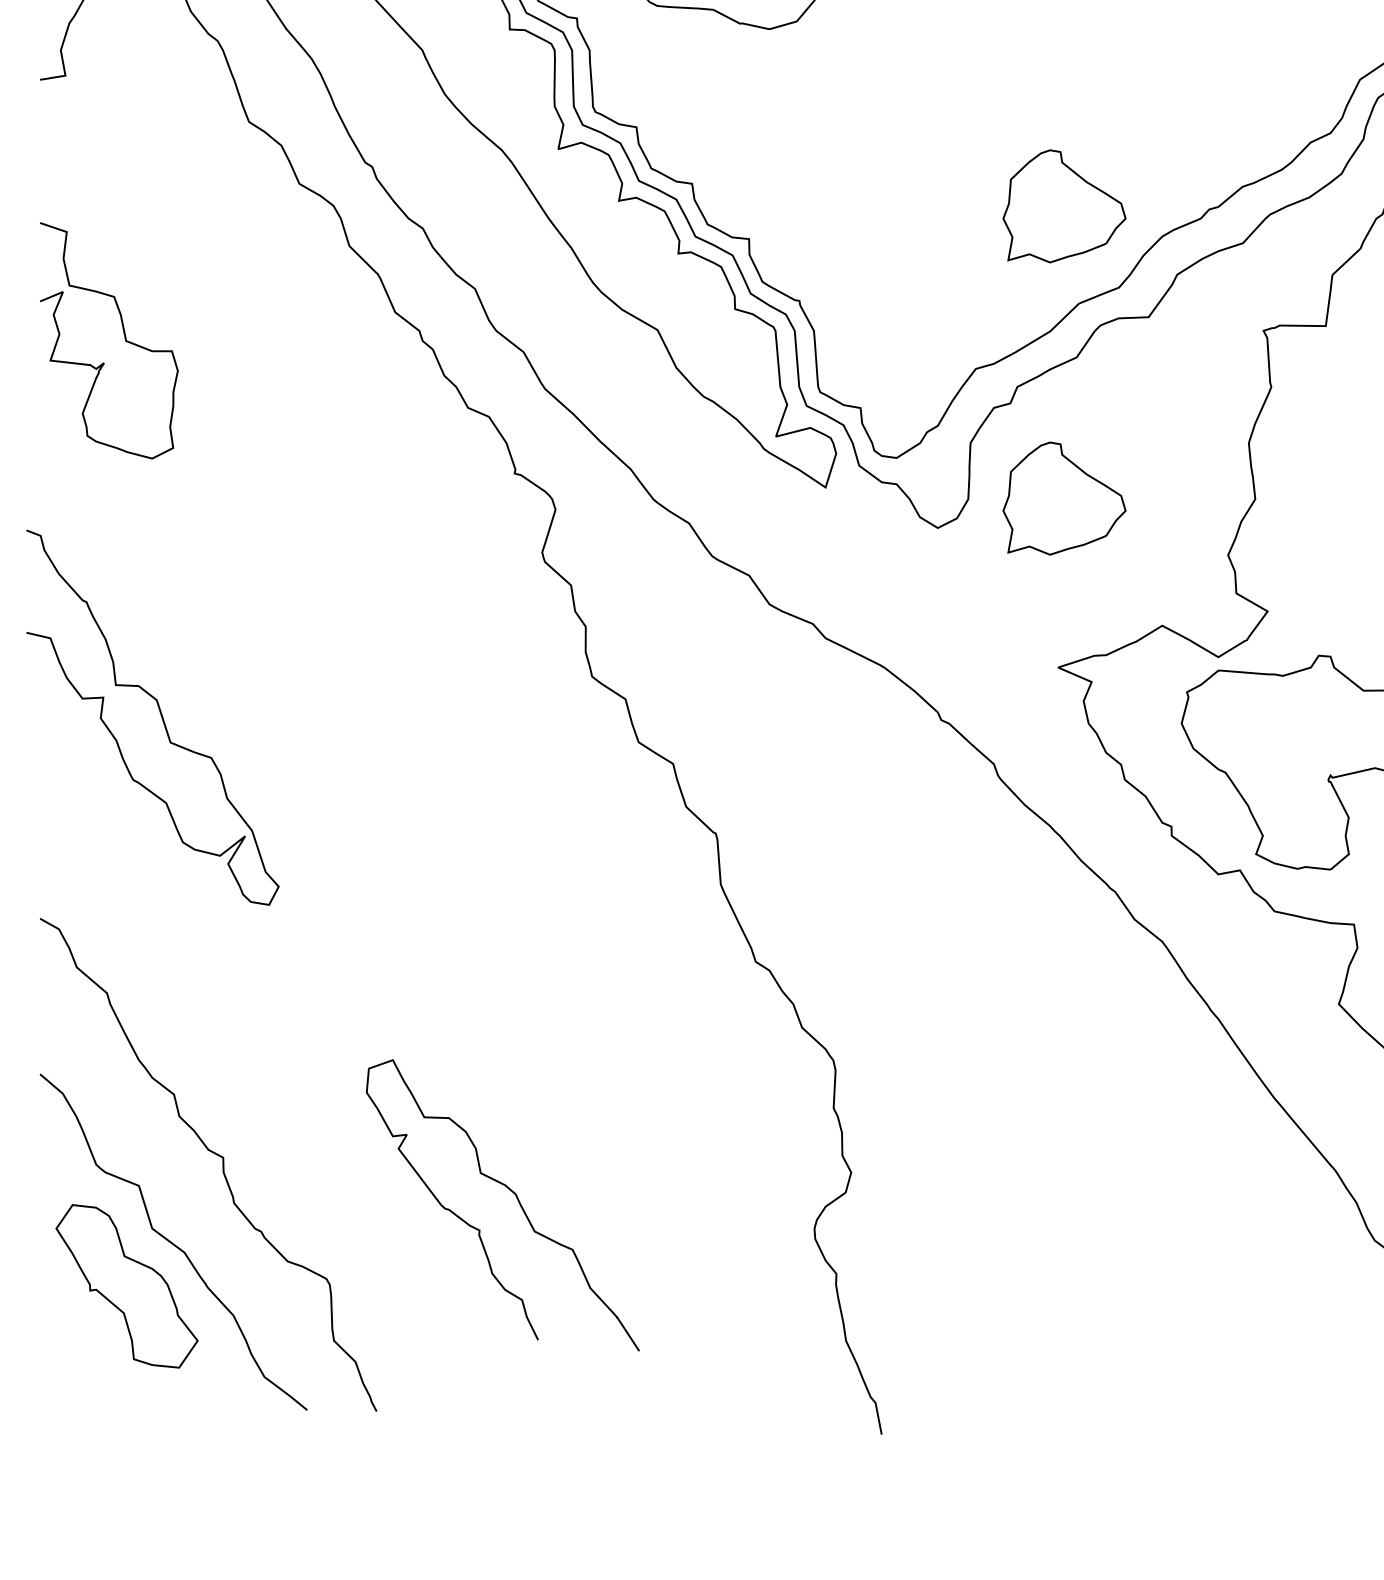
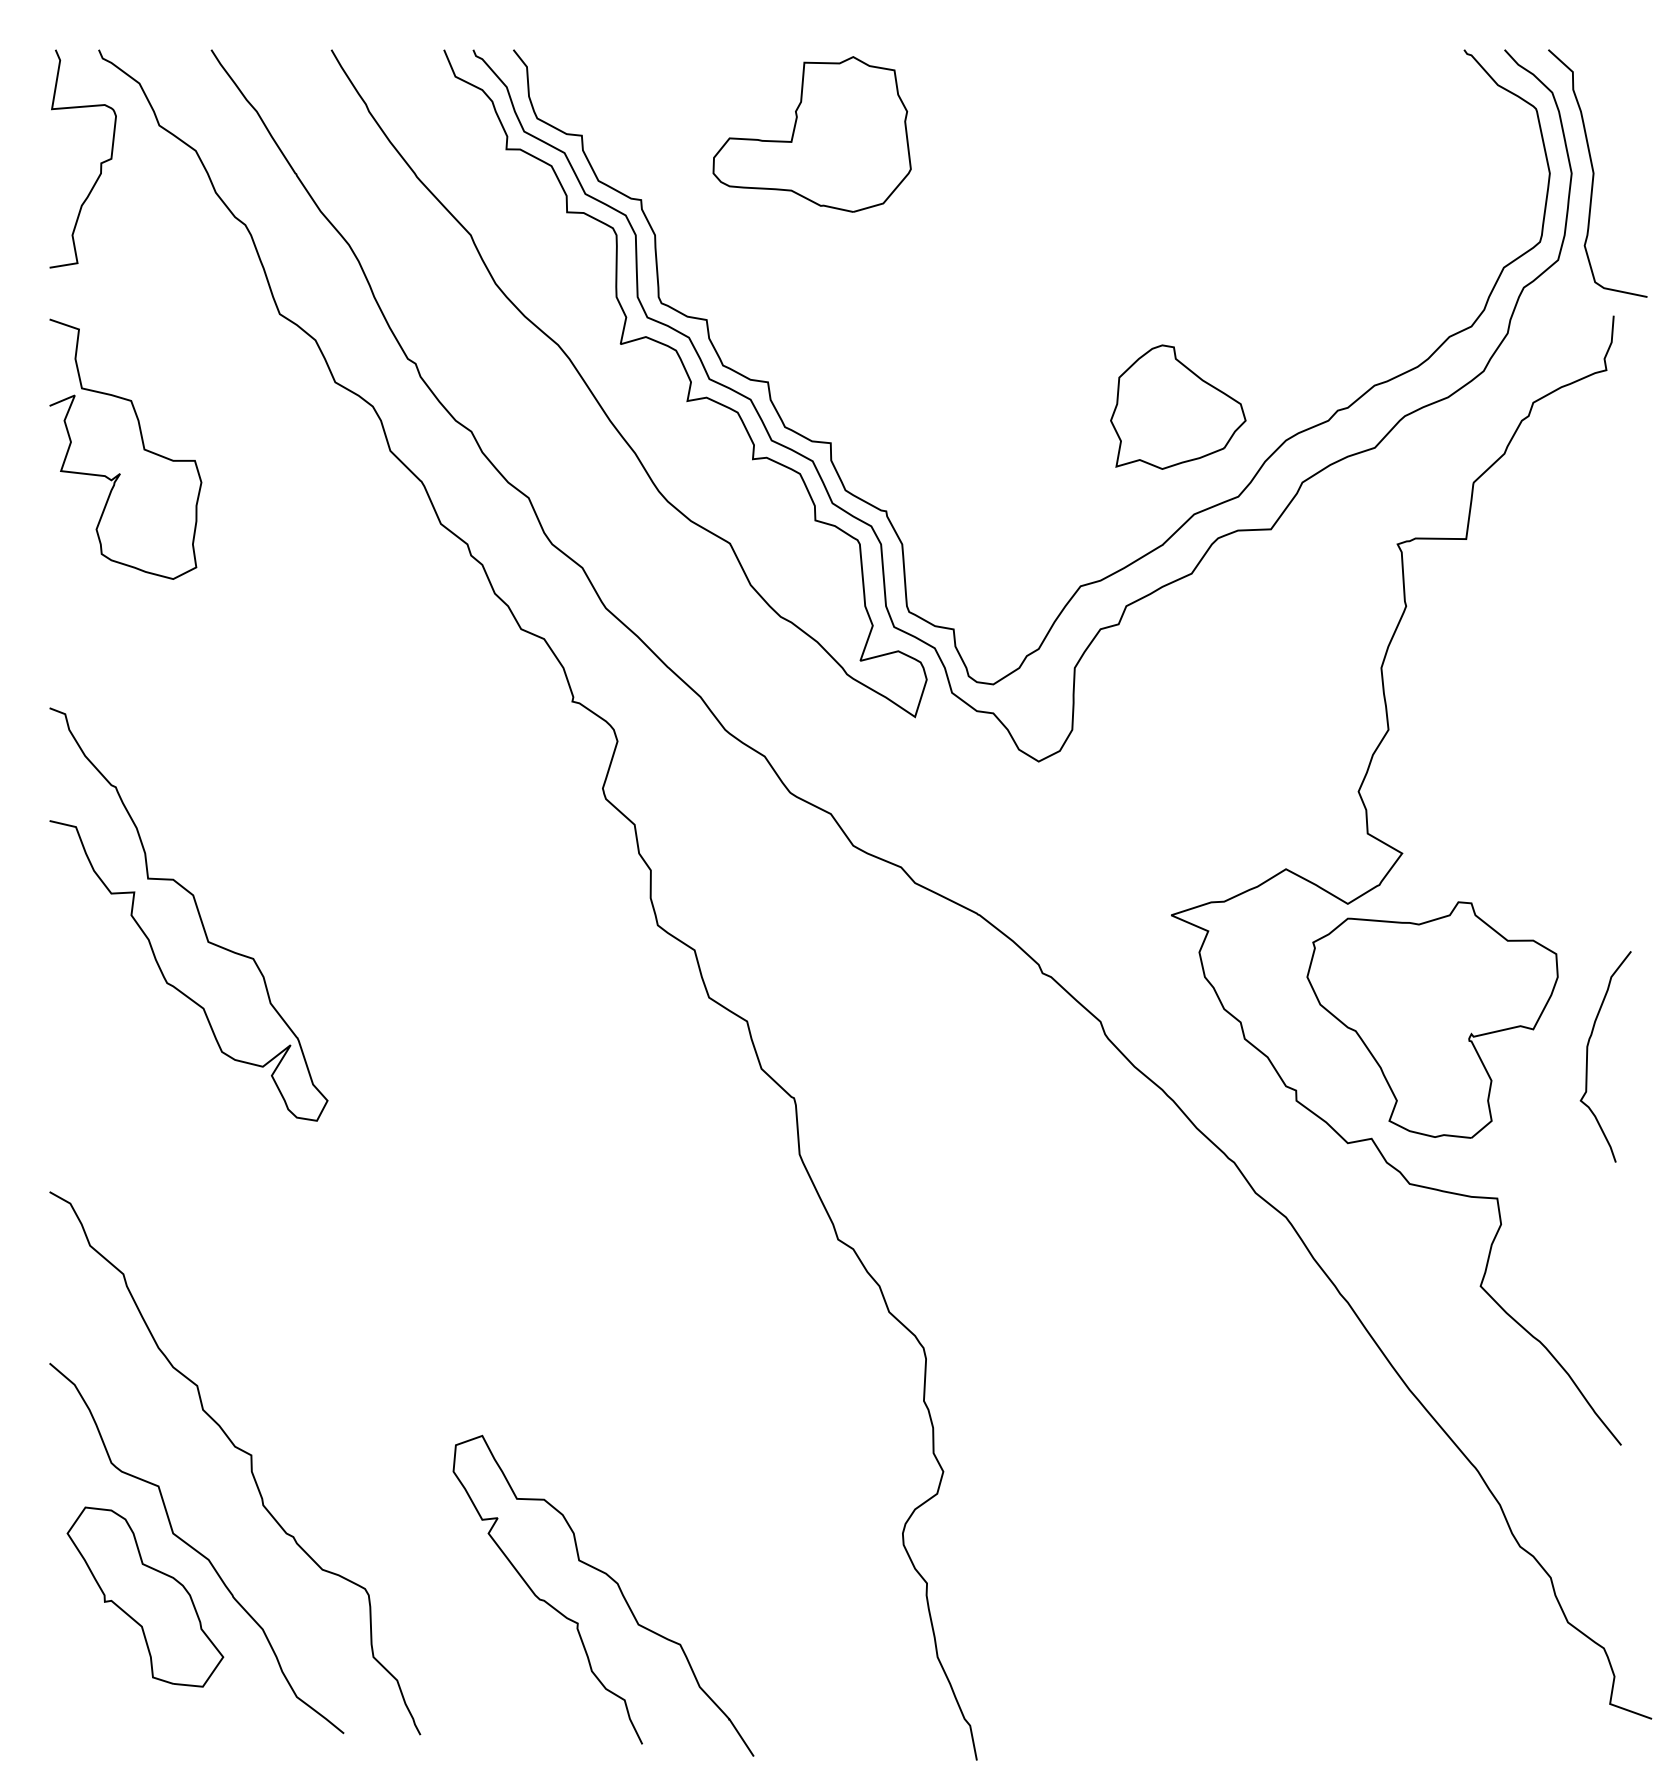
curve: (124, 338) -> (142, 446), moved
part: (1064, 497) -> (1178, 728), removed
curve: (160, 715) -> (197, 912), moved
curve: (516, 1198) -> (618, 1588), moved

